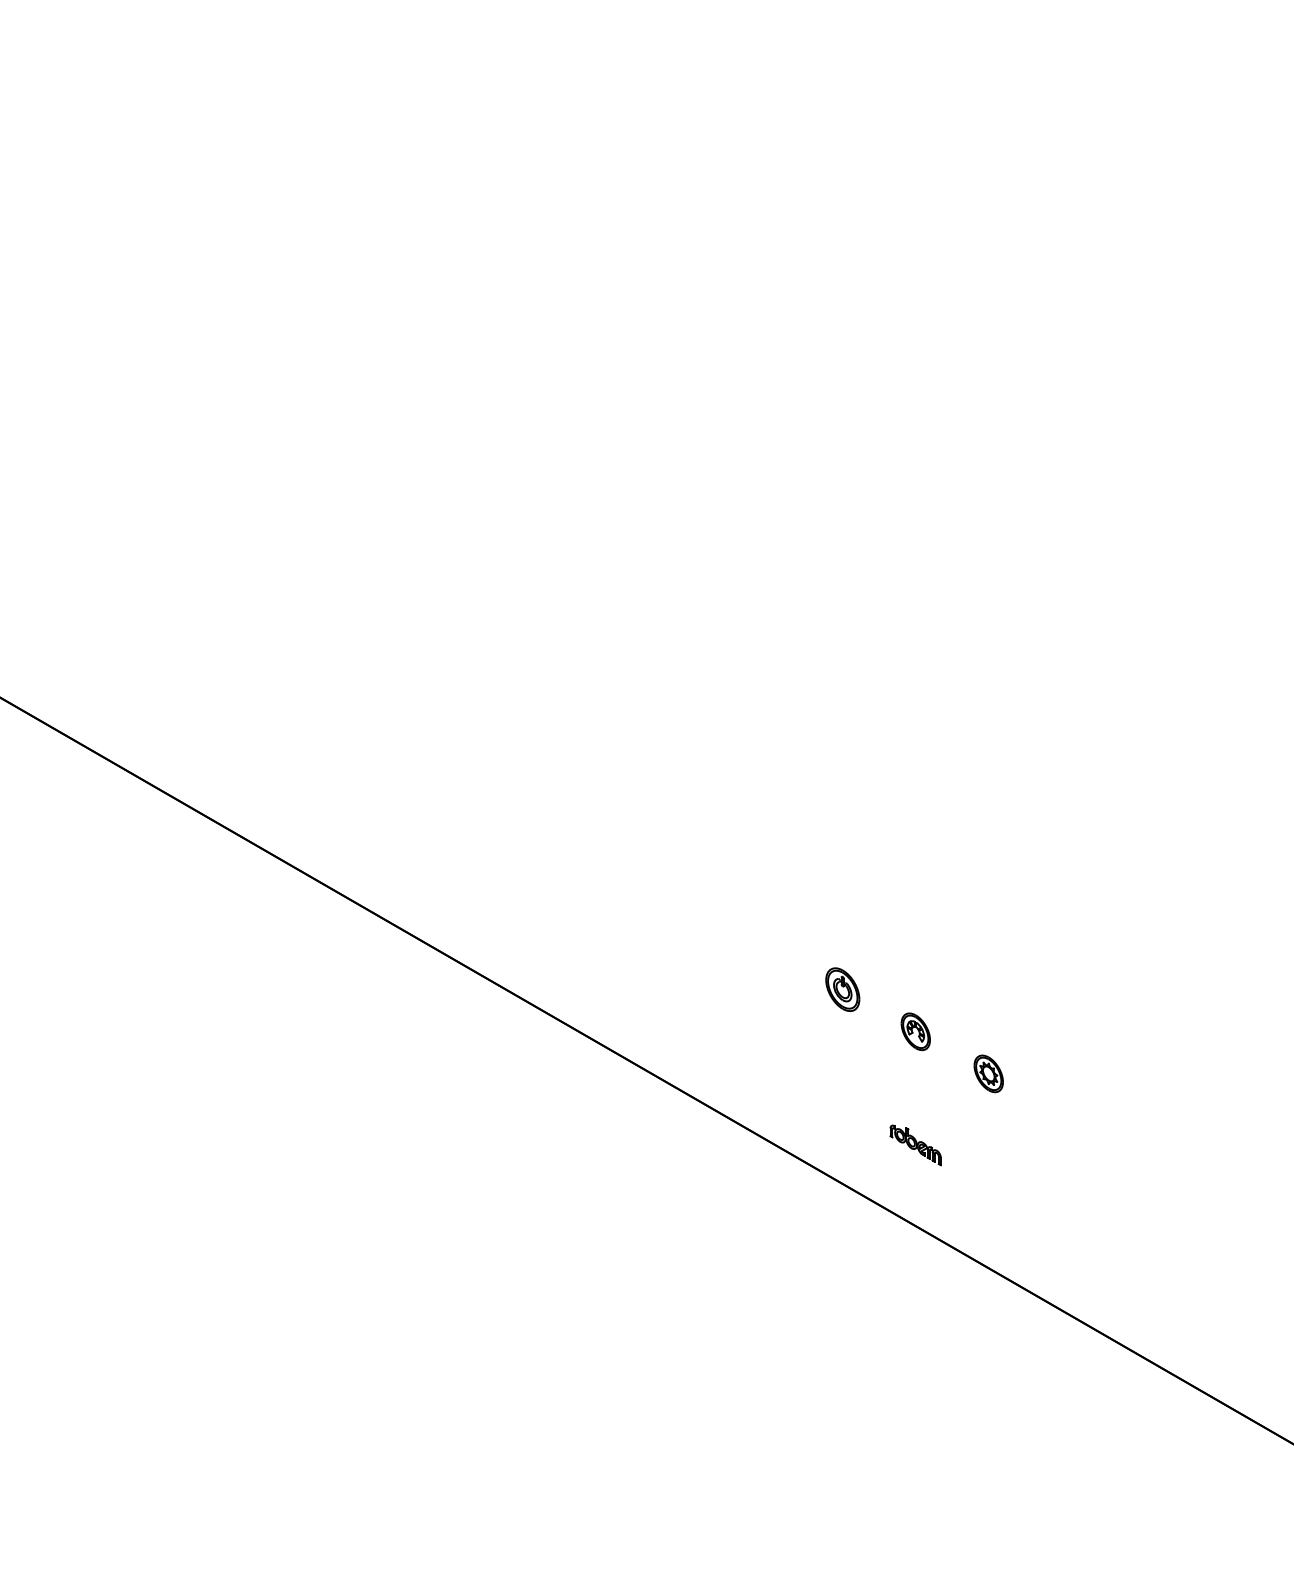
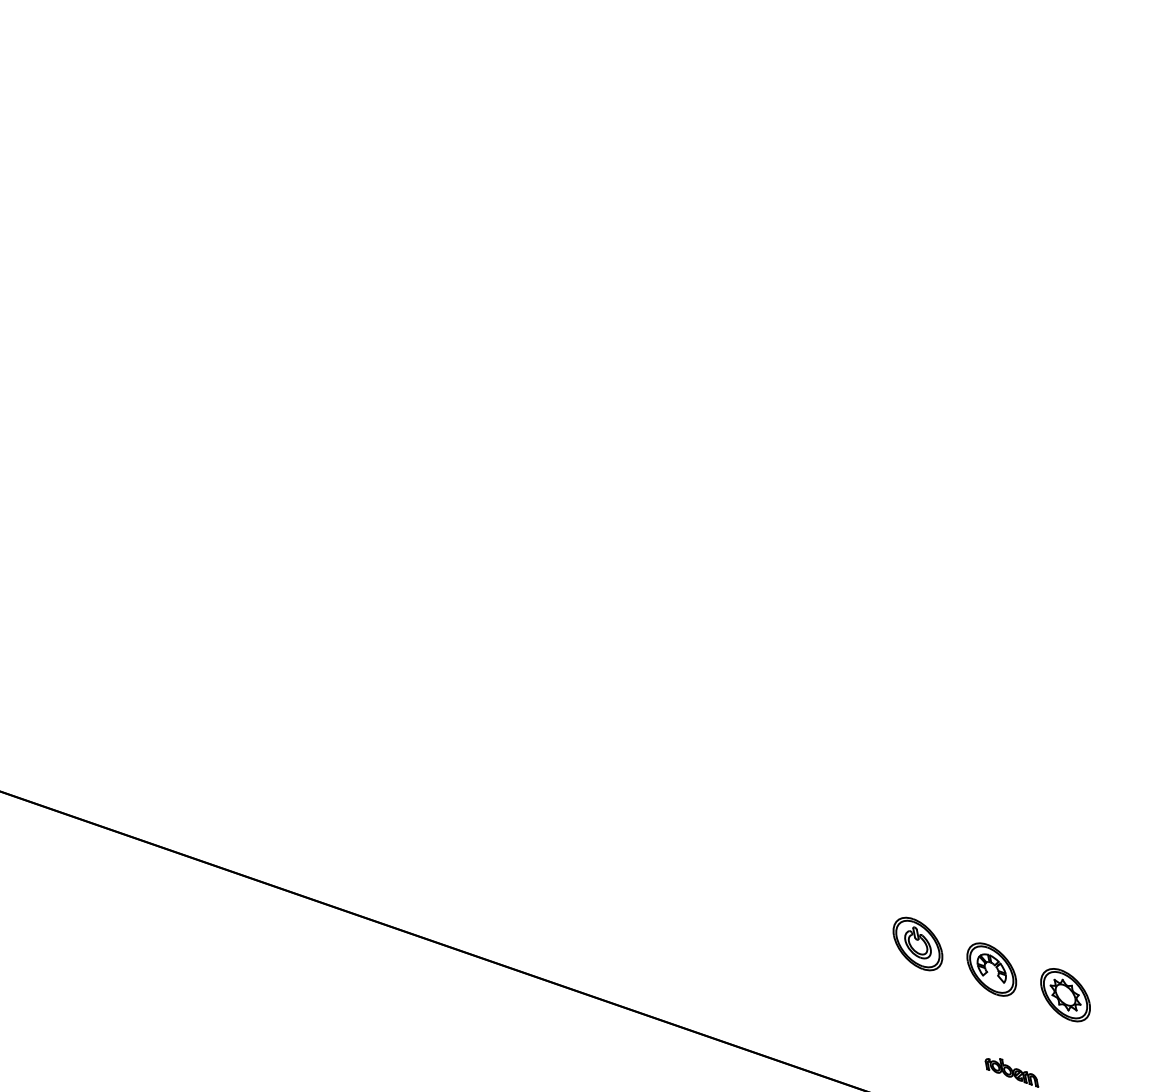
part: (842, 989) -> (917, 944), size x1.43
part: (915, 1031) -> (991, 969), size x1.67
part: (988, 1073) -> (1065, 994), size x1.67

